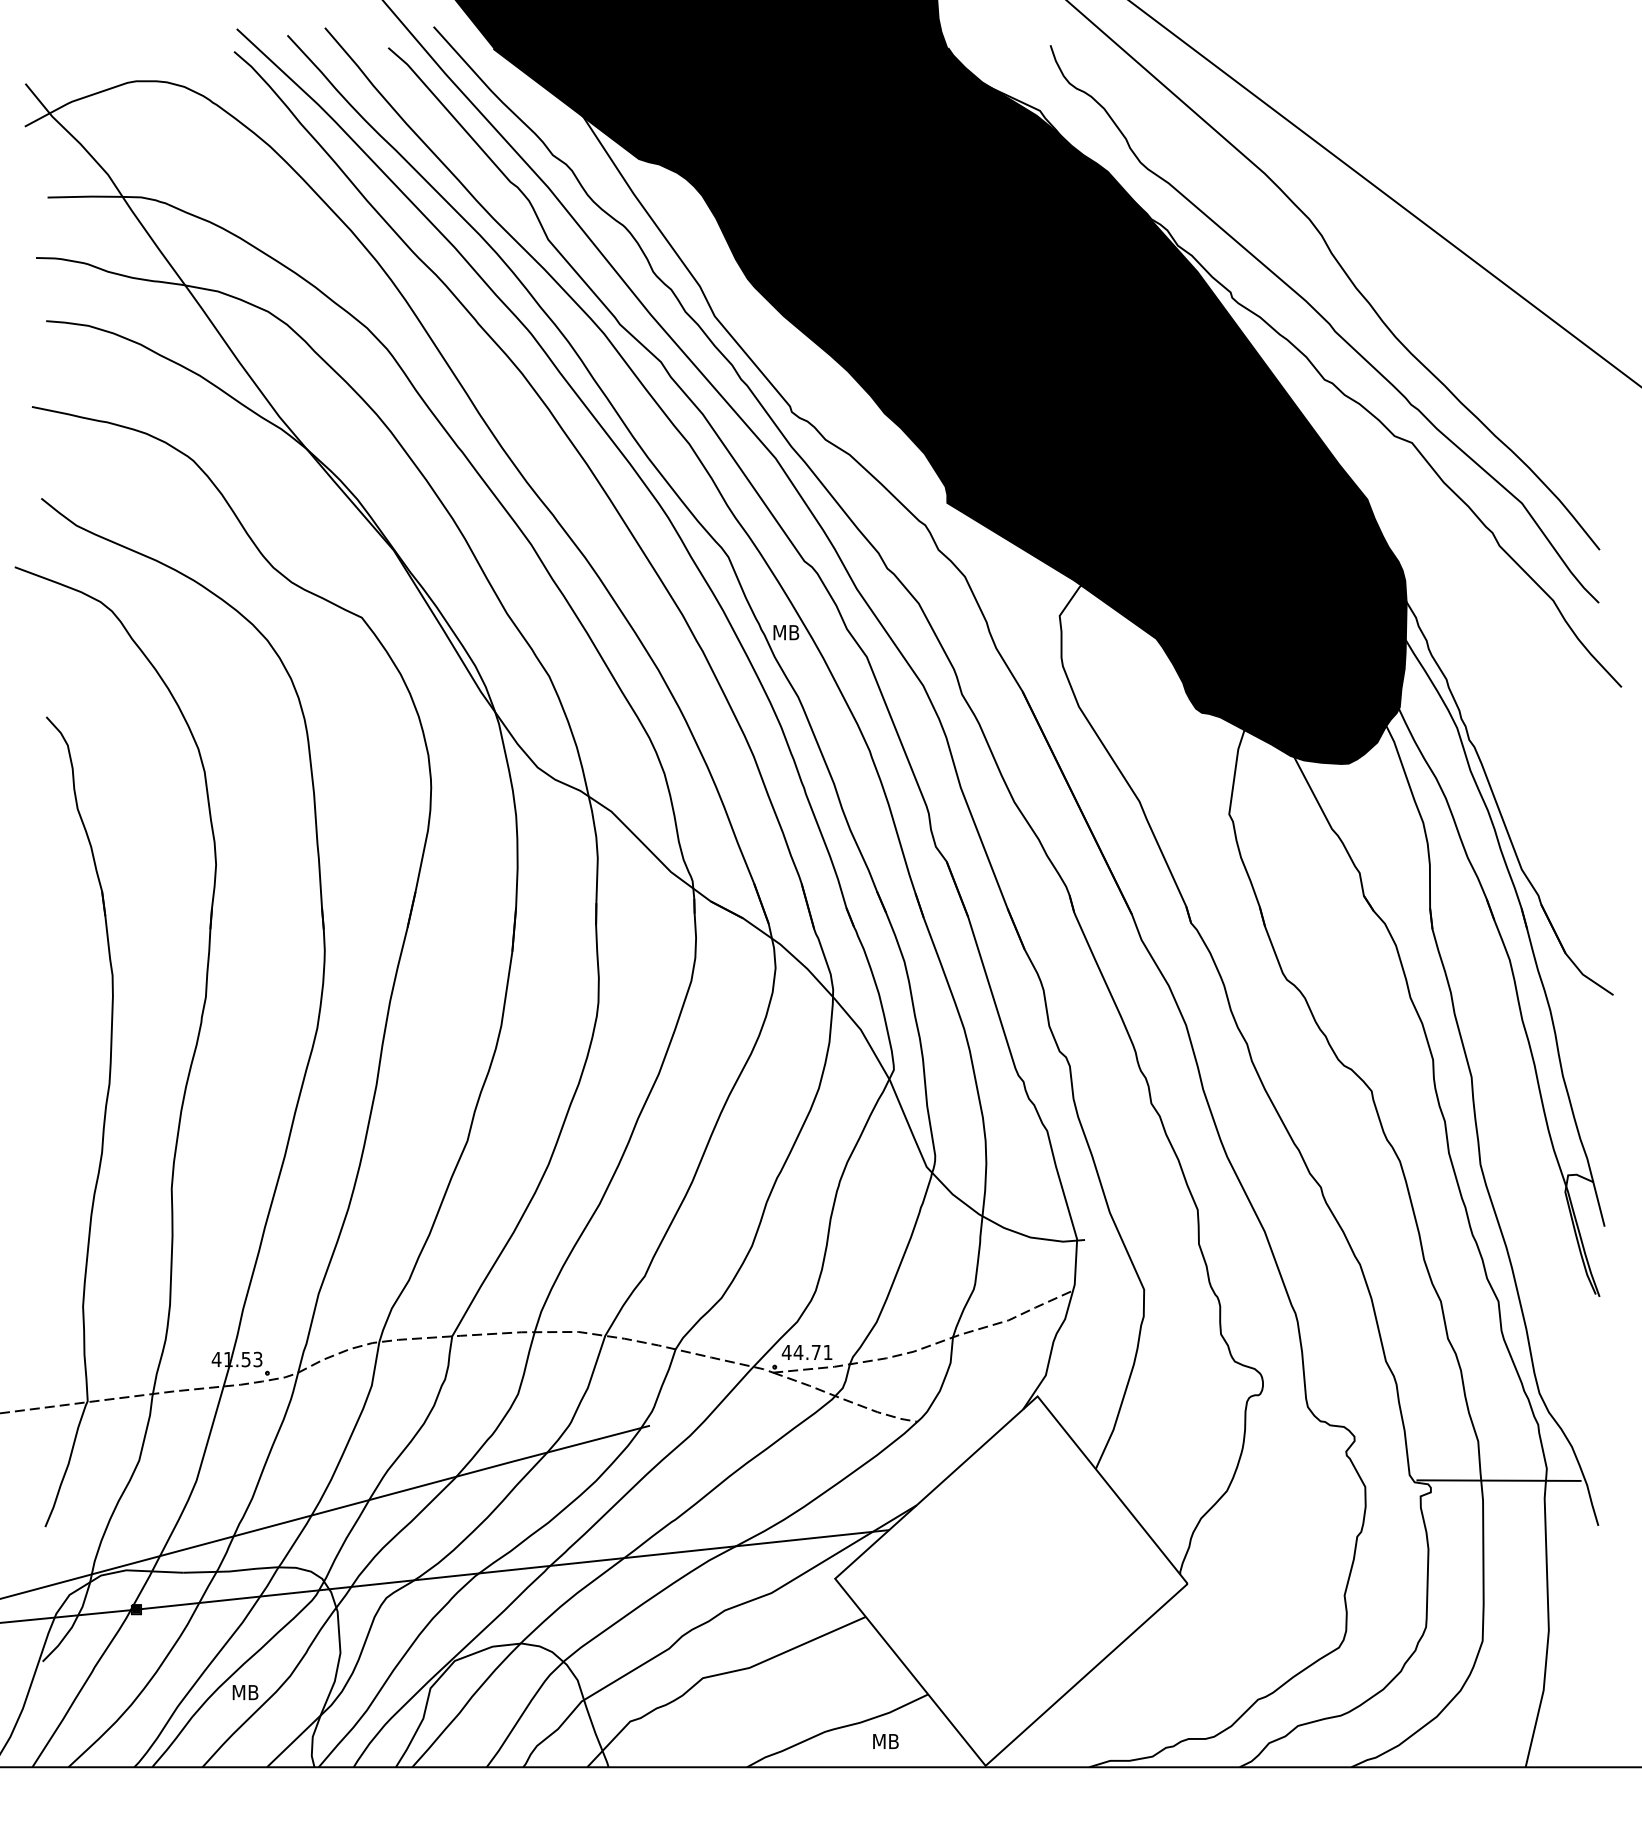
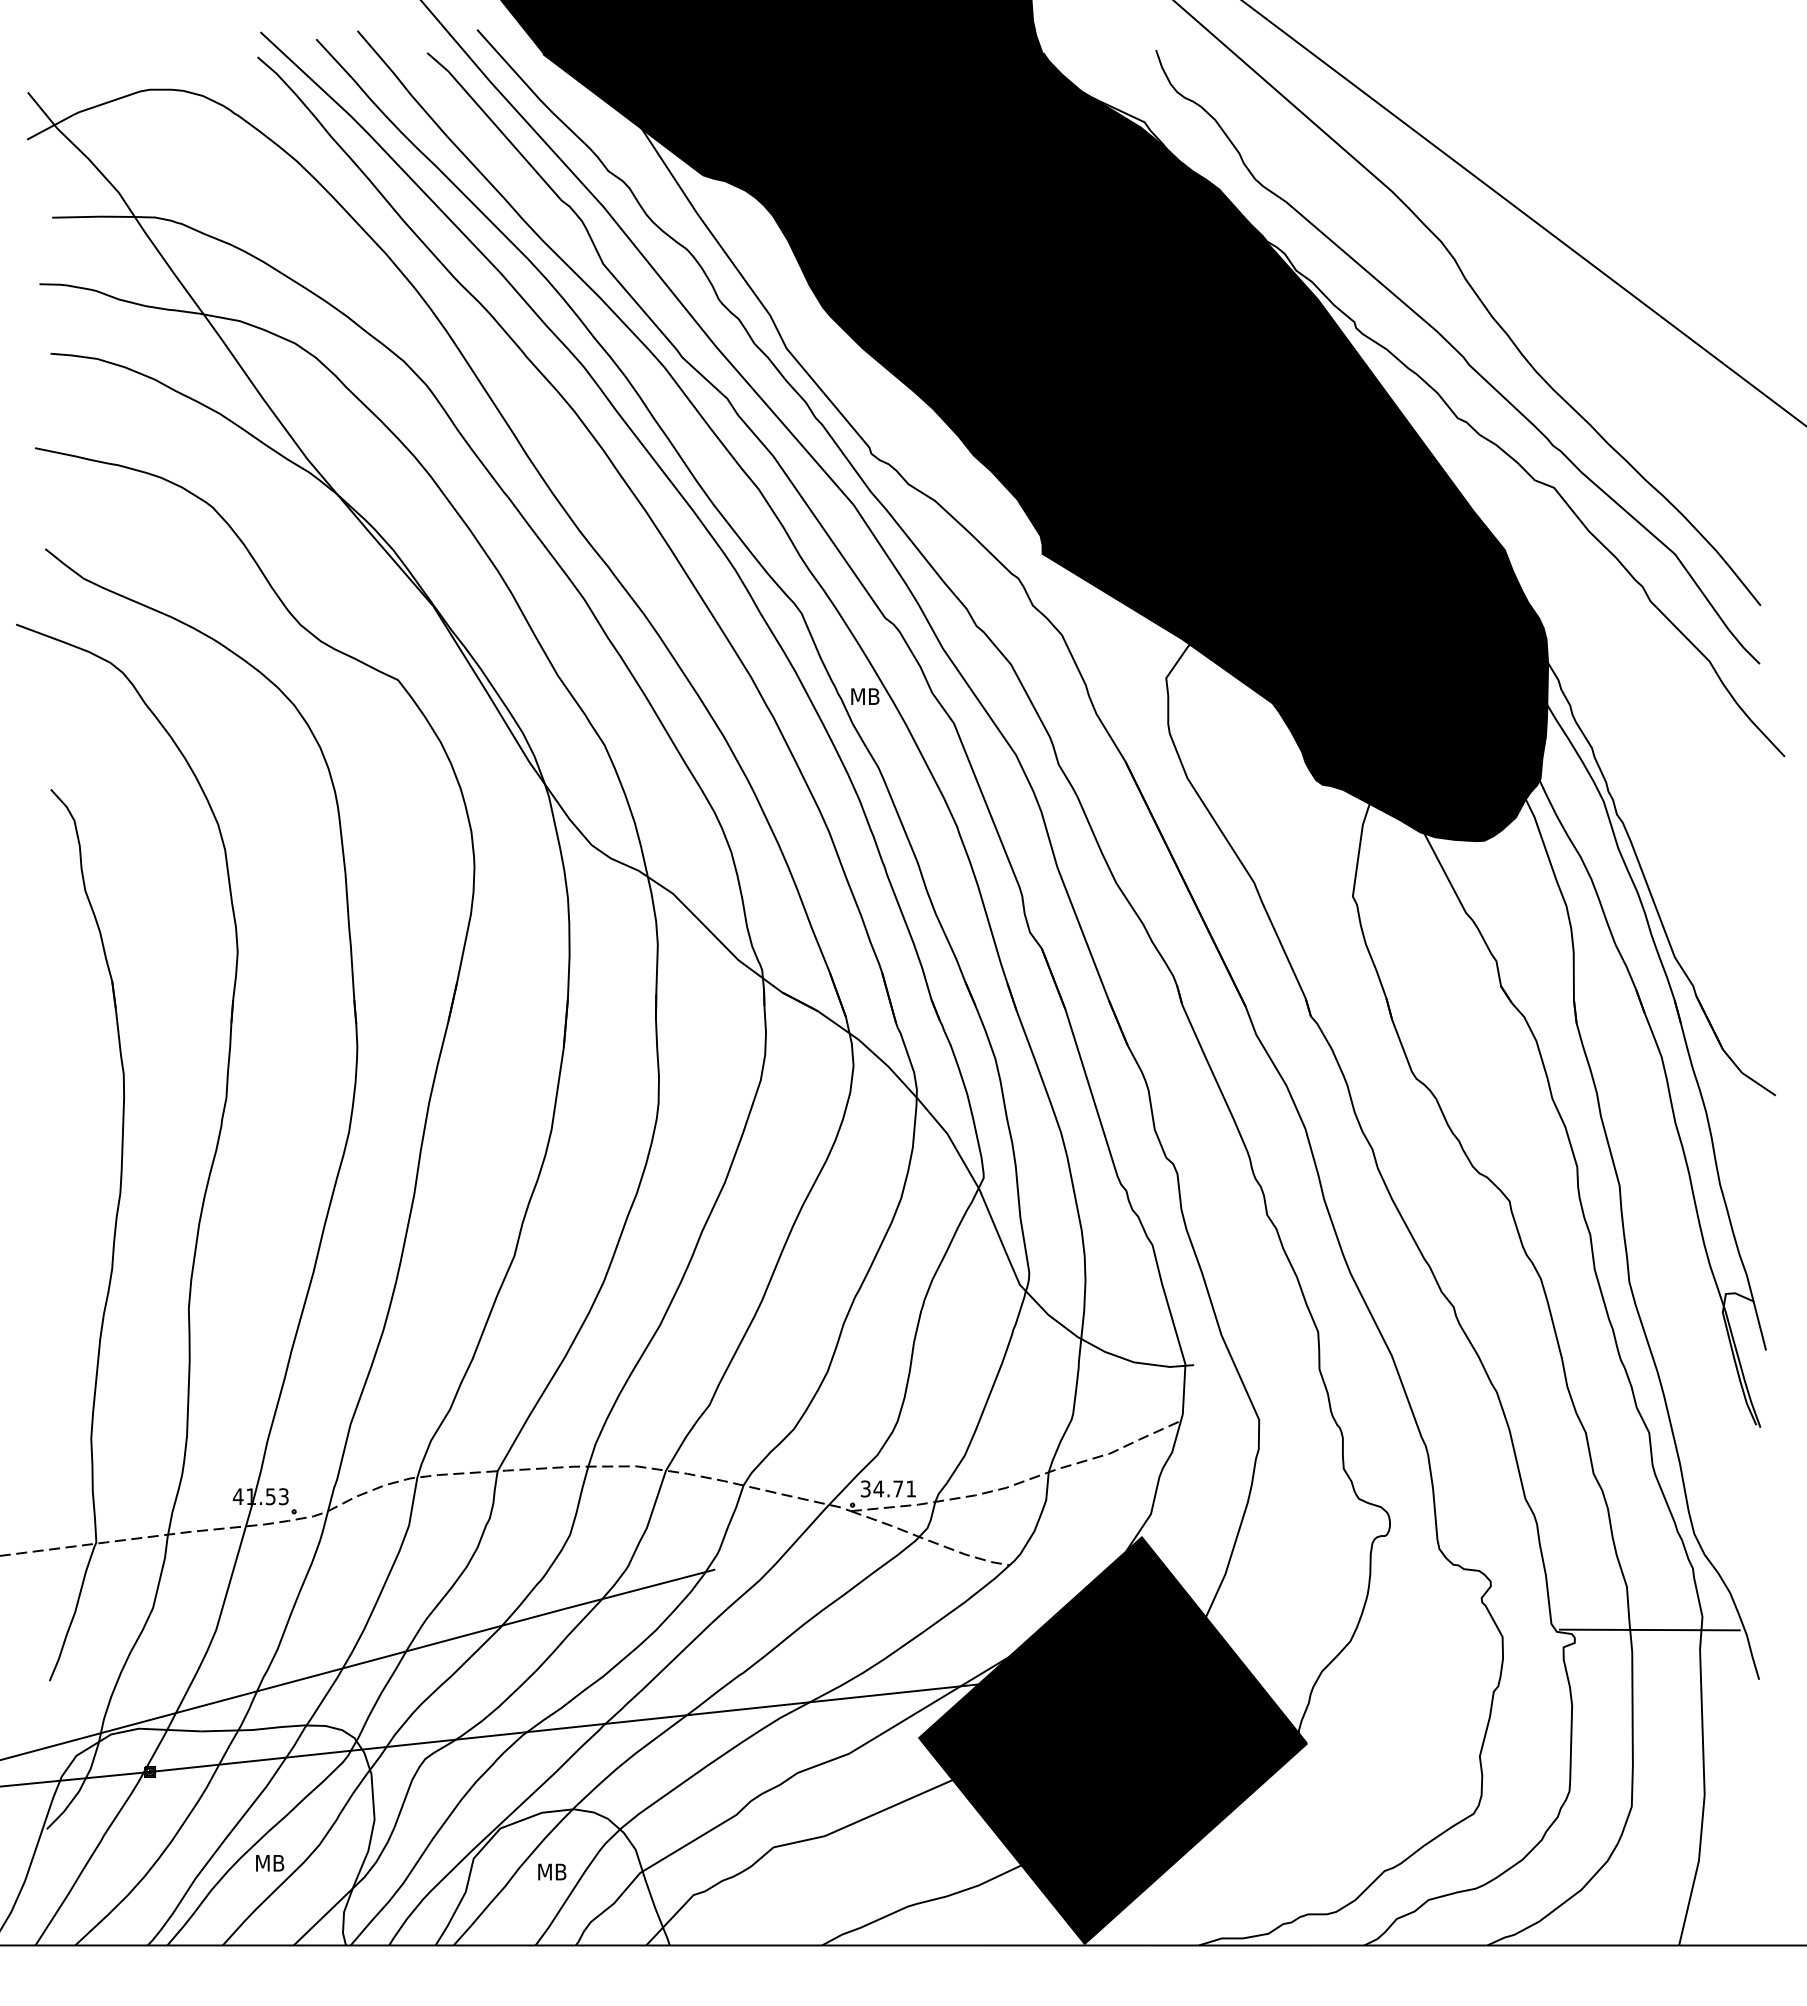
text: (786, 1352) -> (865, 1488), 44.71 -> 34.71
fill: (1011, 1580) -> (1113, 1739), added
text: (885, 1741) -> (551, 1872), moved

